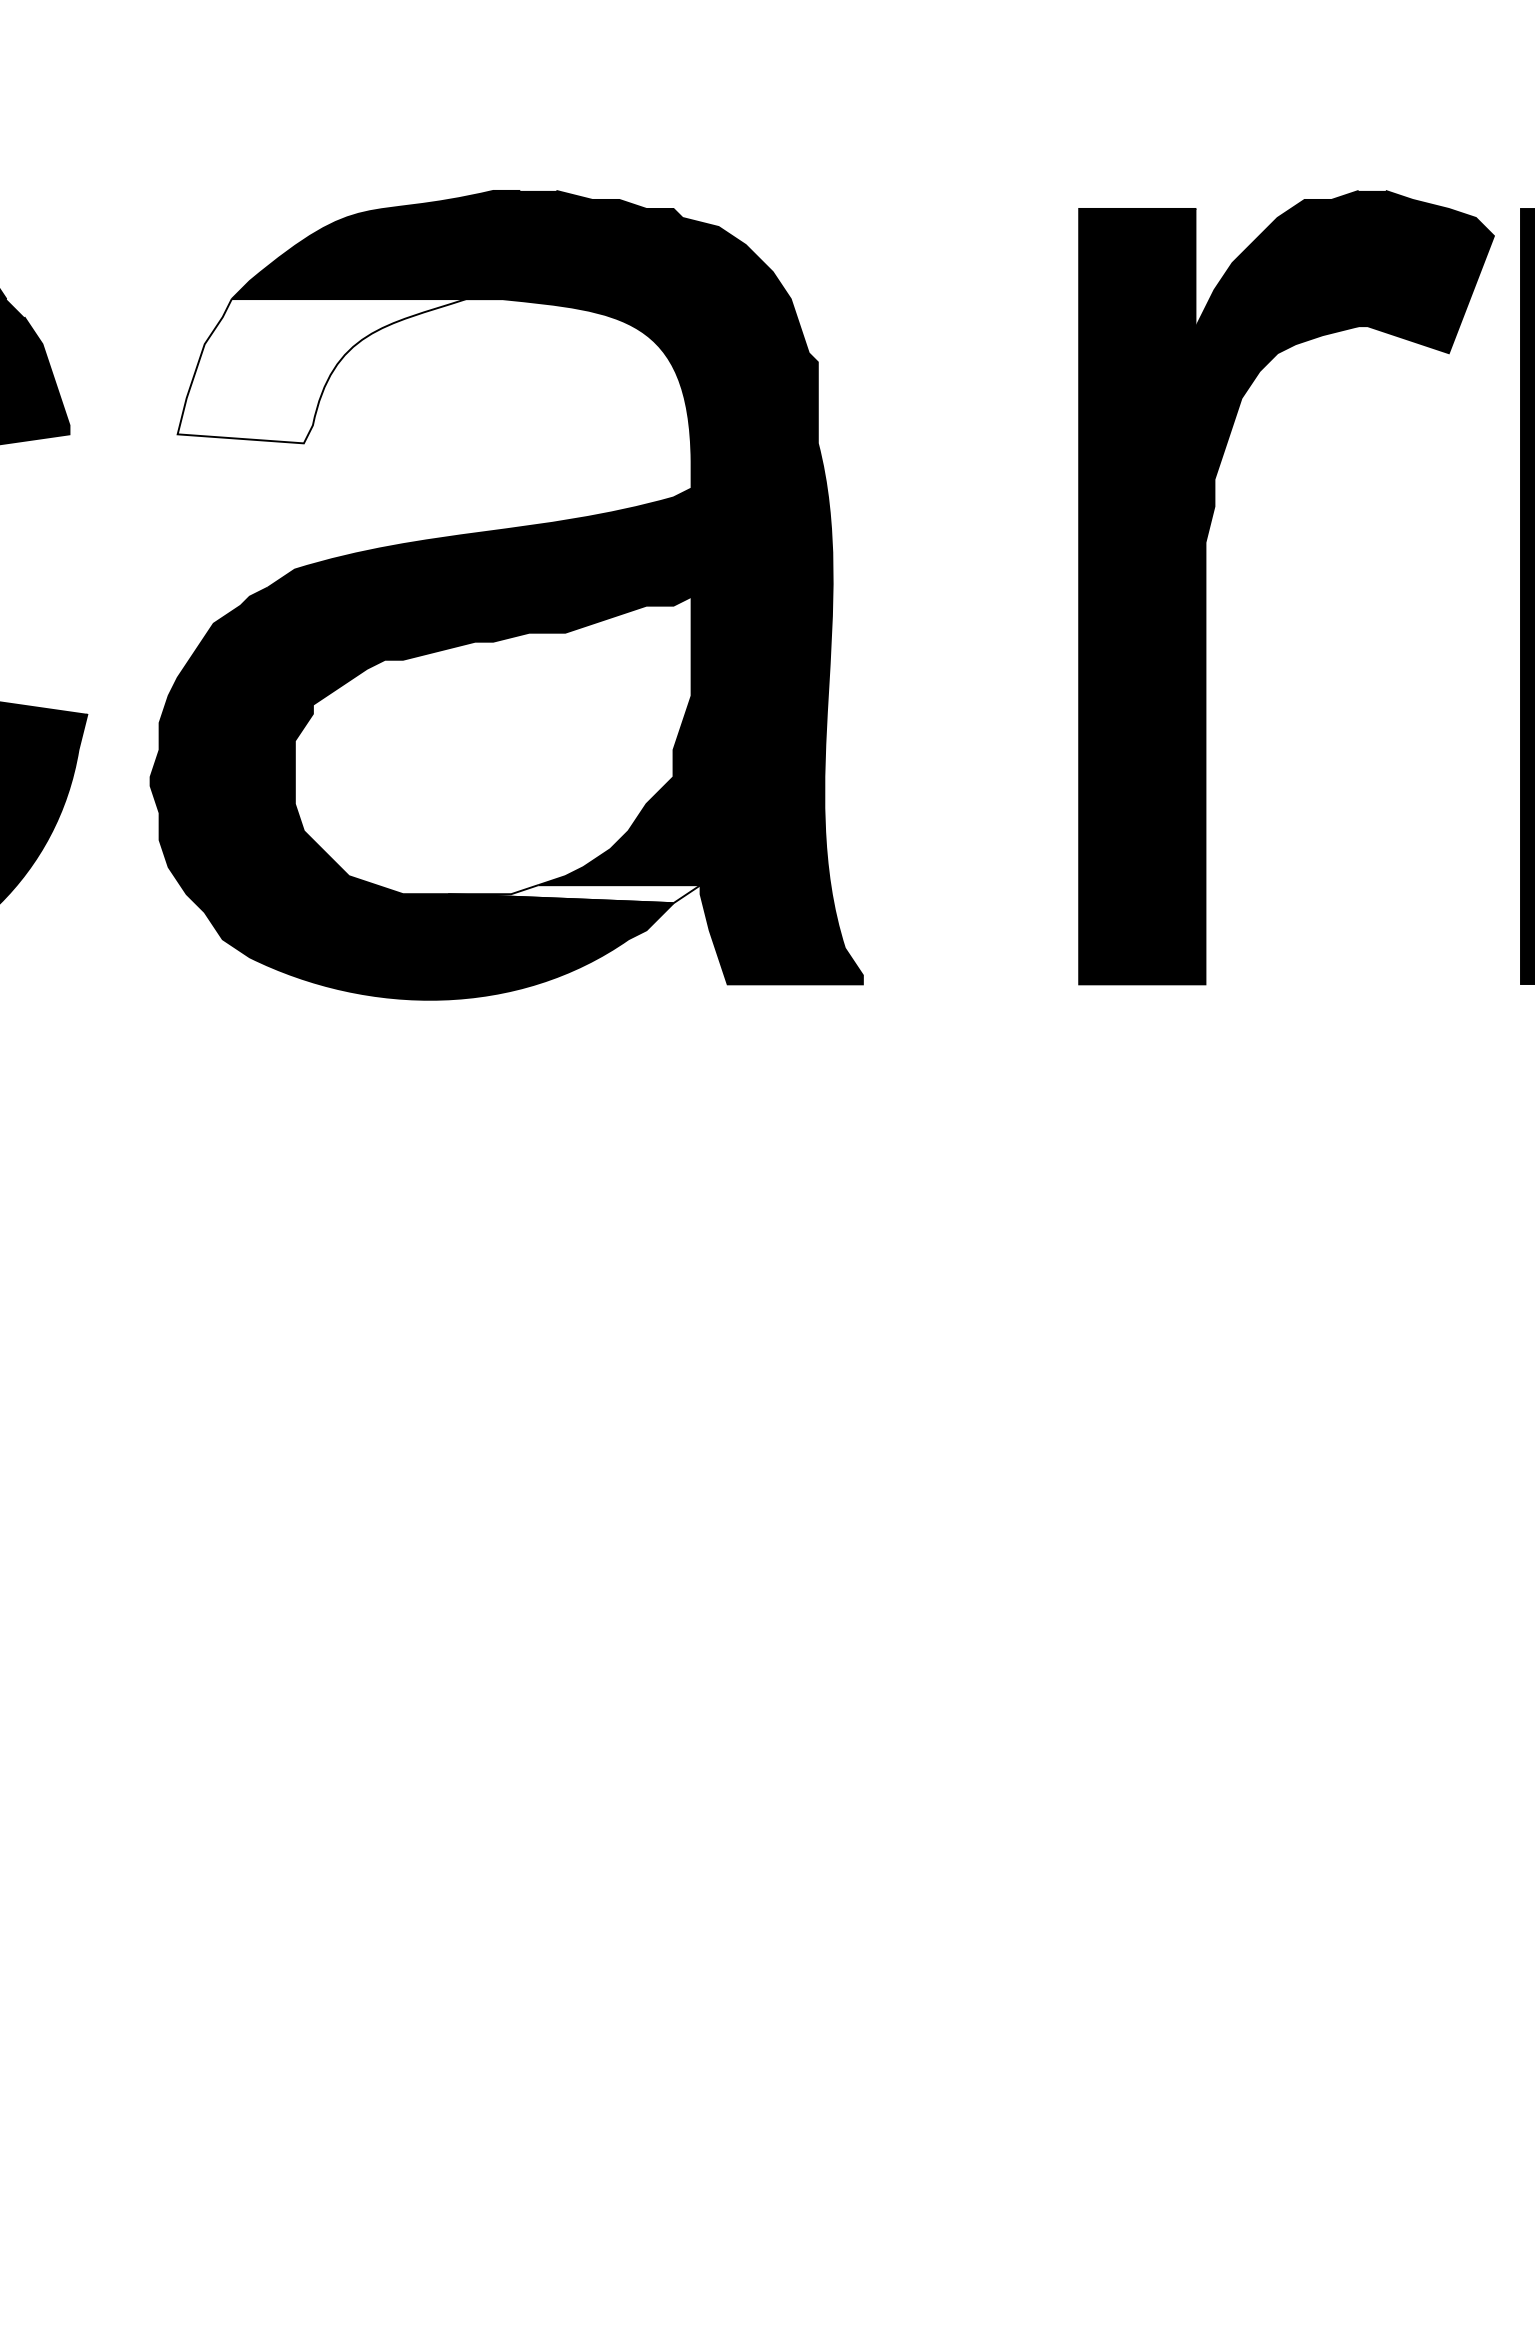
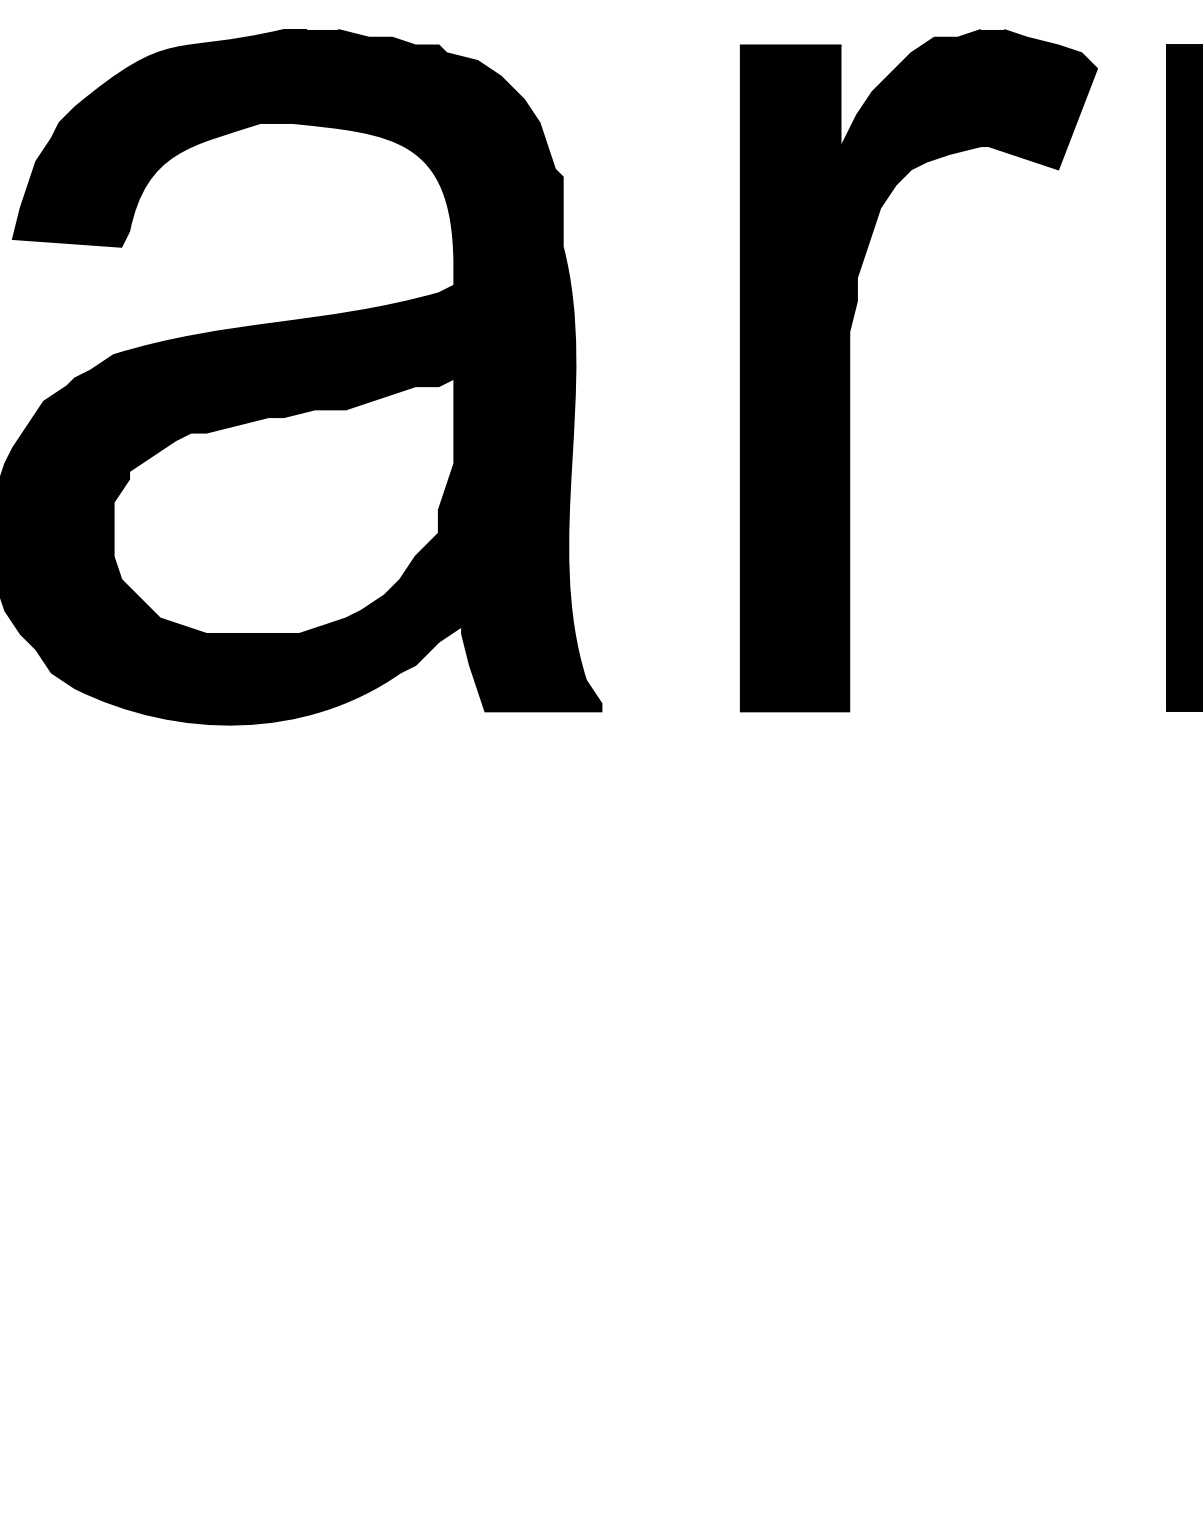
fill: (339, 371) -> (151, 185), added
part: (1206, 587) -> (850, 370), moved
fill: (574, 894) -> (353, 634), added

